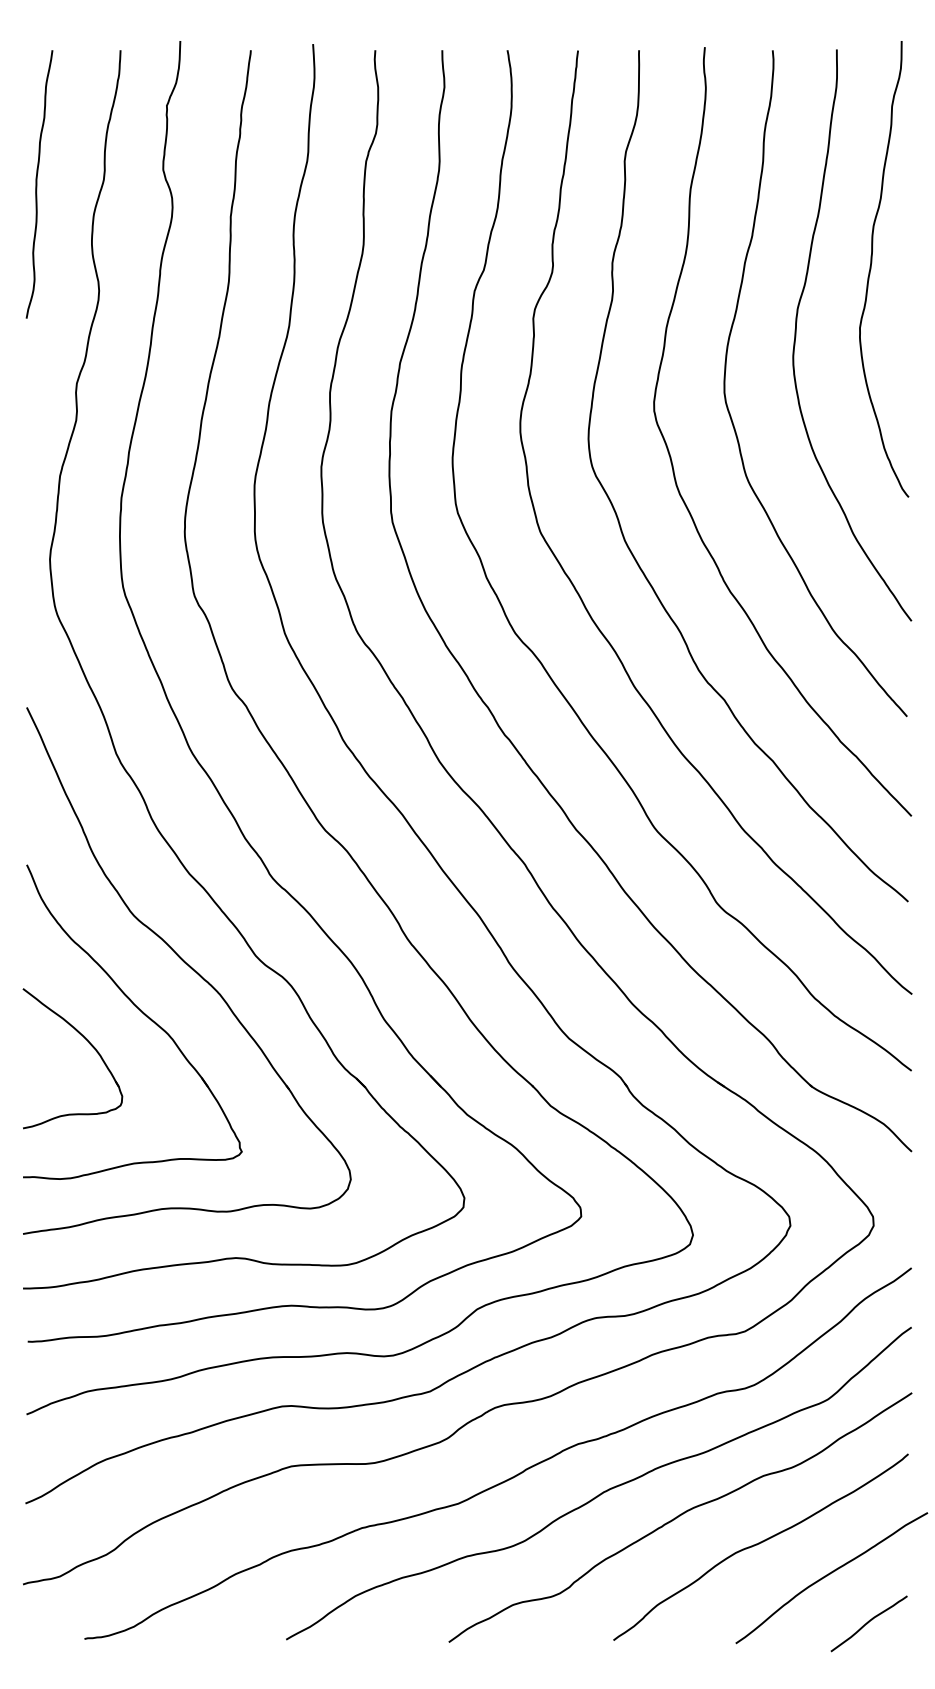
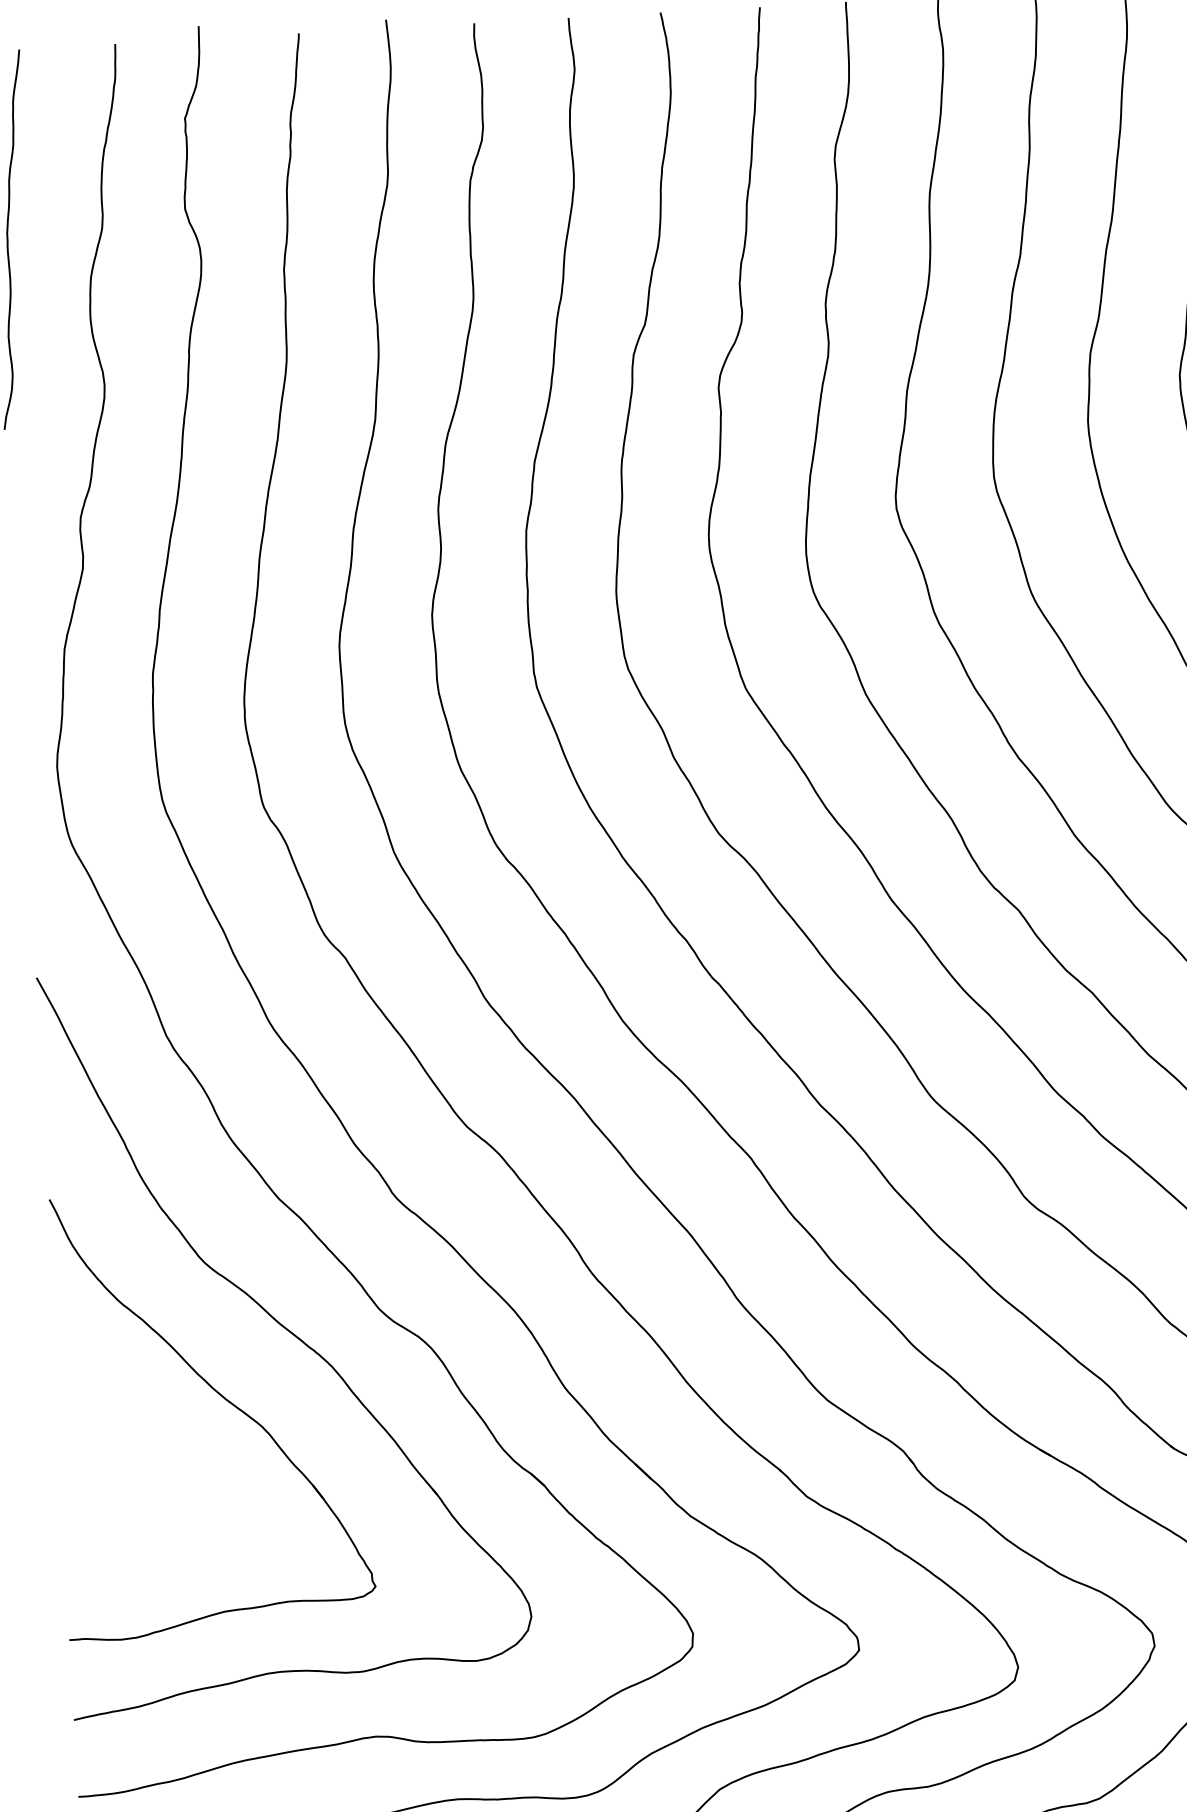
part: (89, 1044) -> (152, 1447), removed

